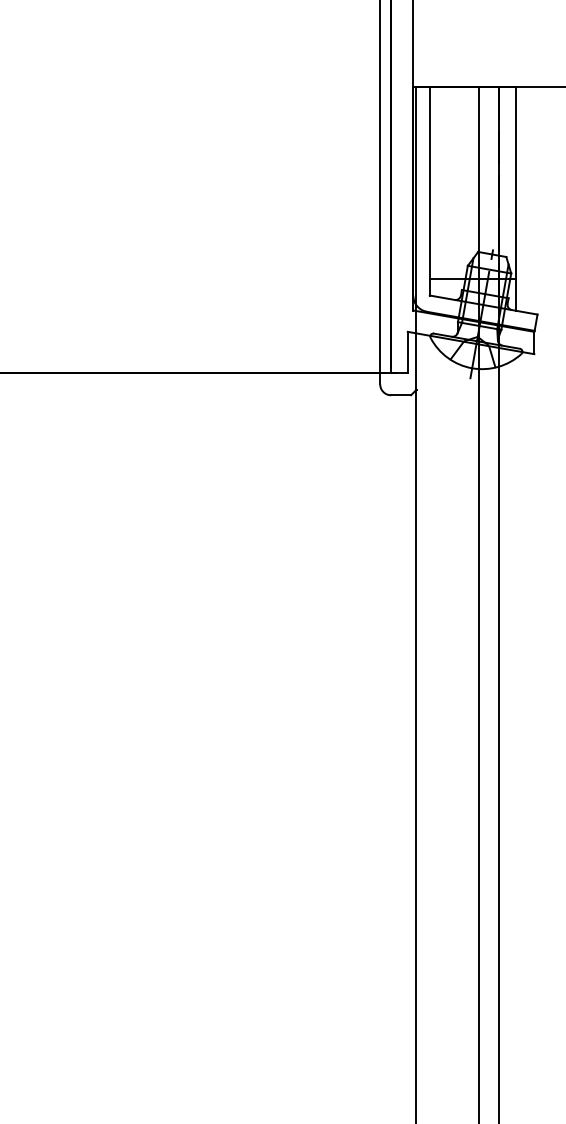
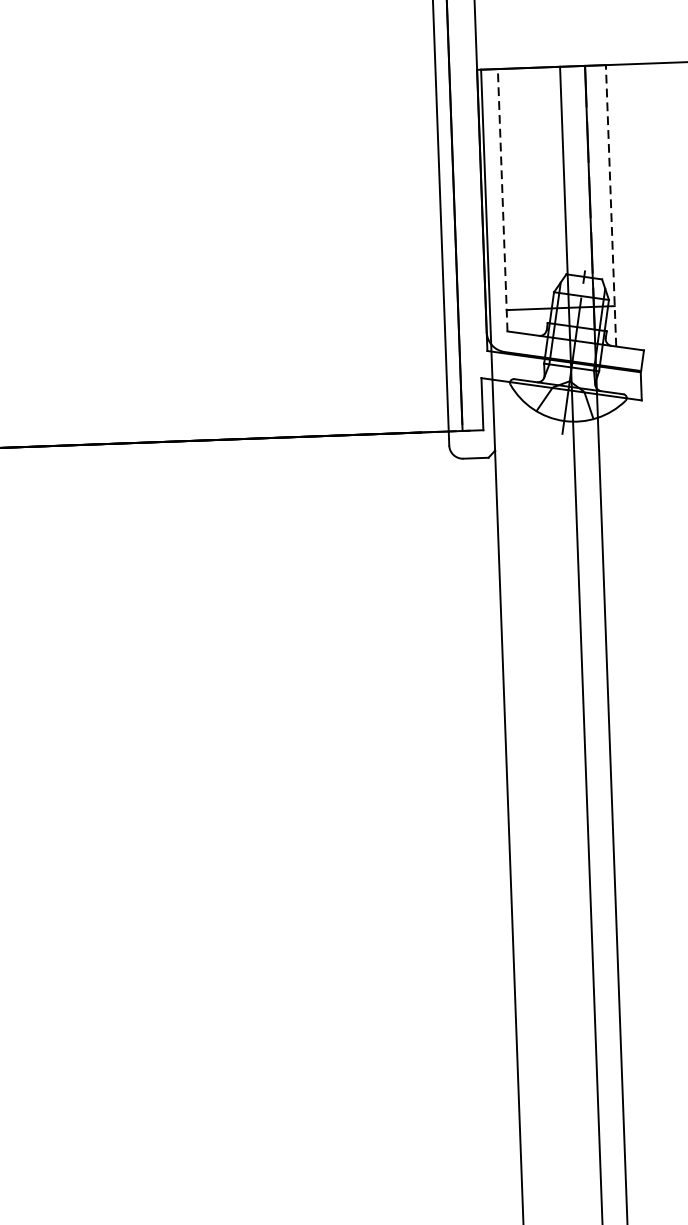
line: (429, 190) -> (502, 199), solid -> dashed
line: (515, 198) -> (610, 205), solid -> dashed

